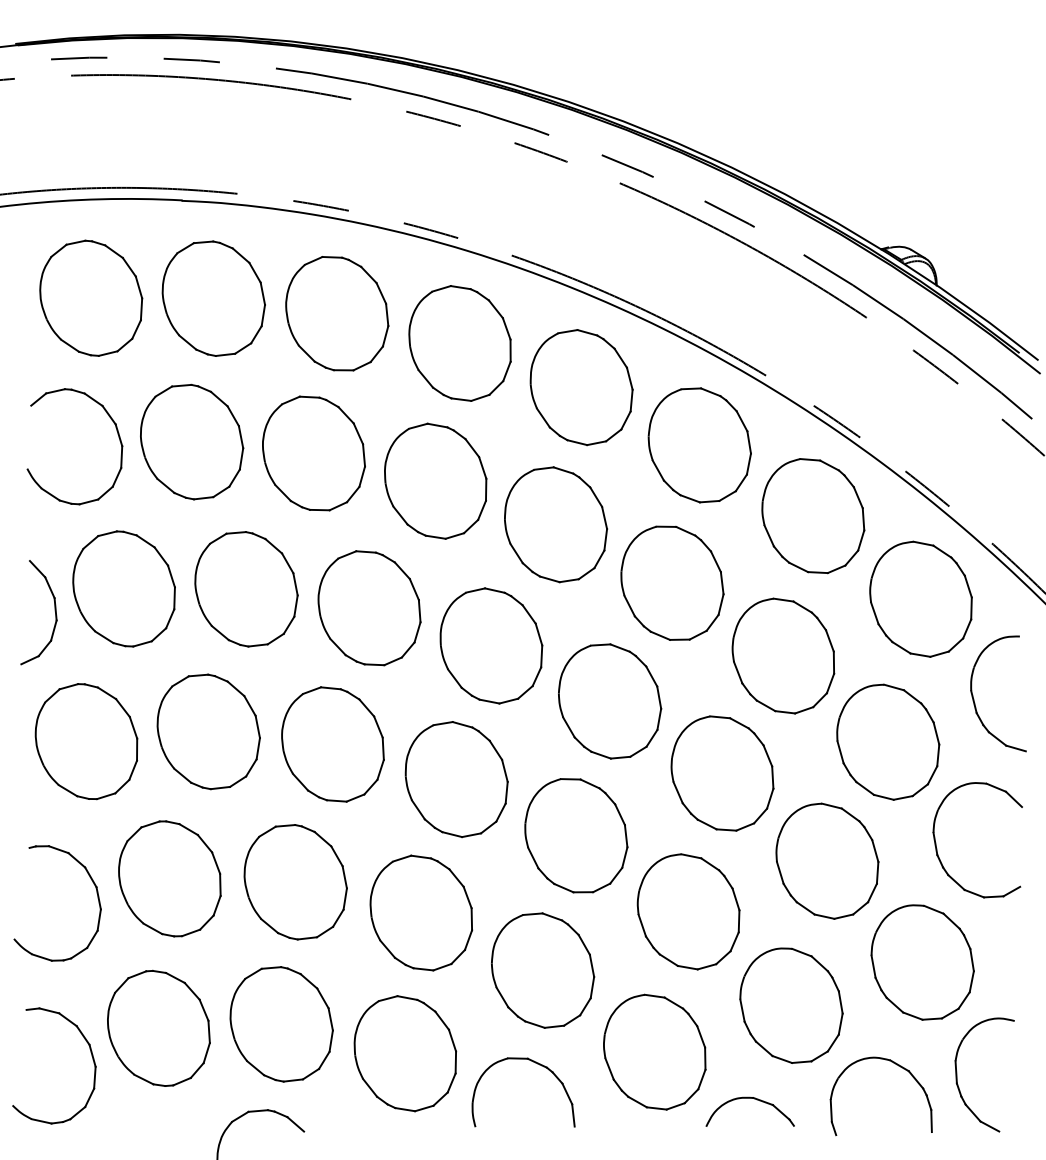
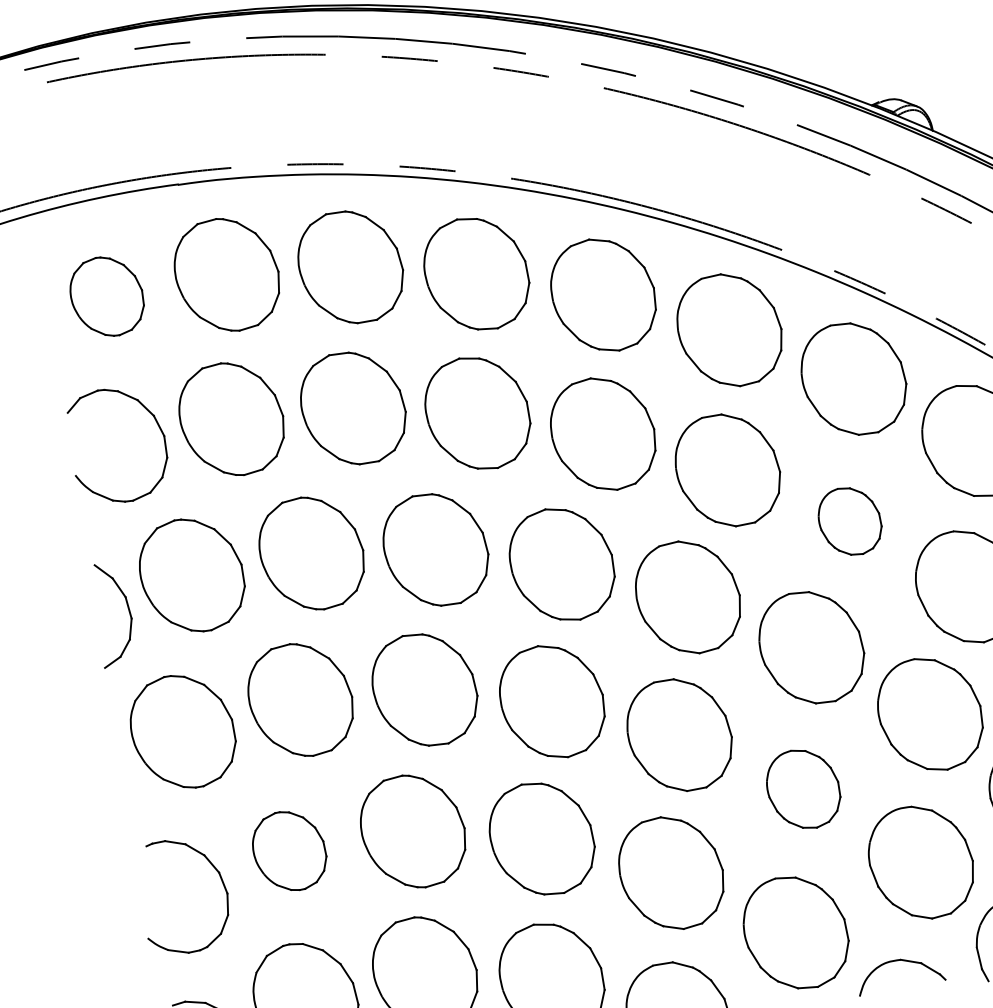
part: (91, 297) -> (107, 295), size x0.7
part: (783, 655) -> (849, 520), size x0.6
part: (169, 878) -> (289, 850), size x0.7
part: (688, 911) -> (803, 788), size x0.7

